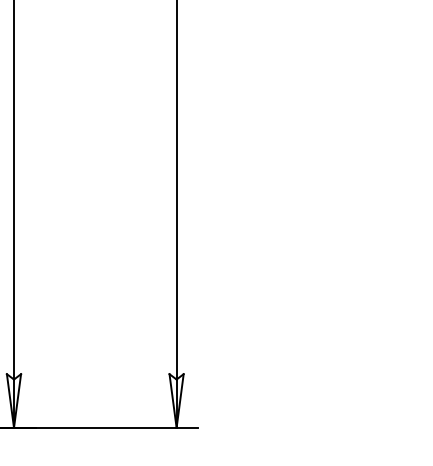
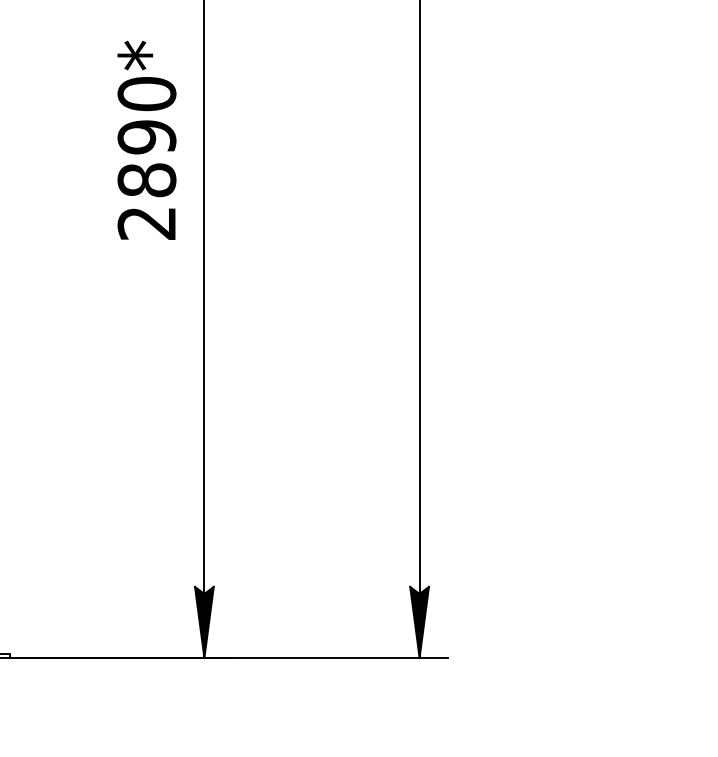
fill: (14, 401) -> (204, 622), added
fill: (176, 401) -> (419, 622), added

